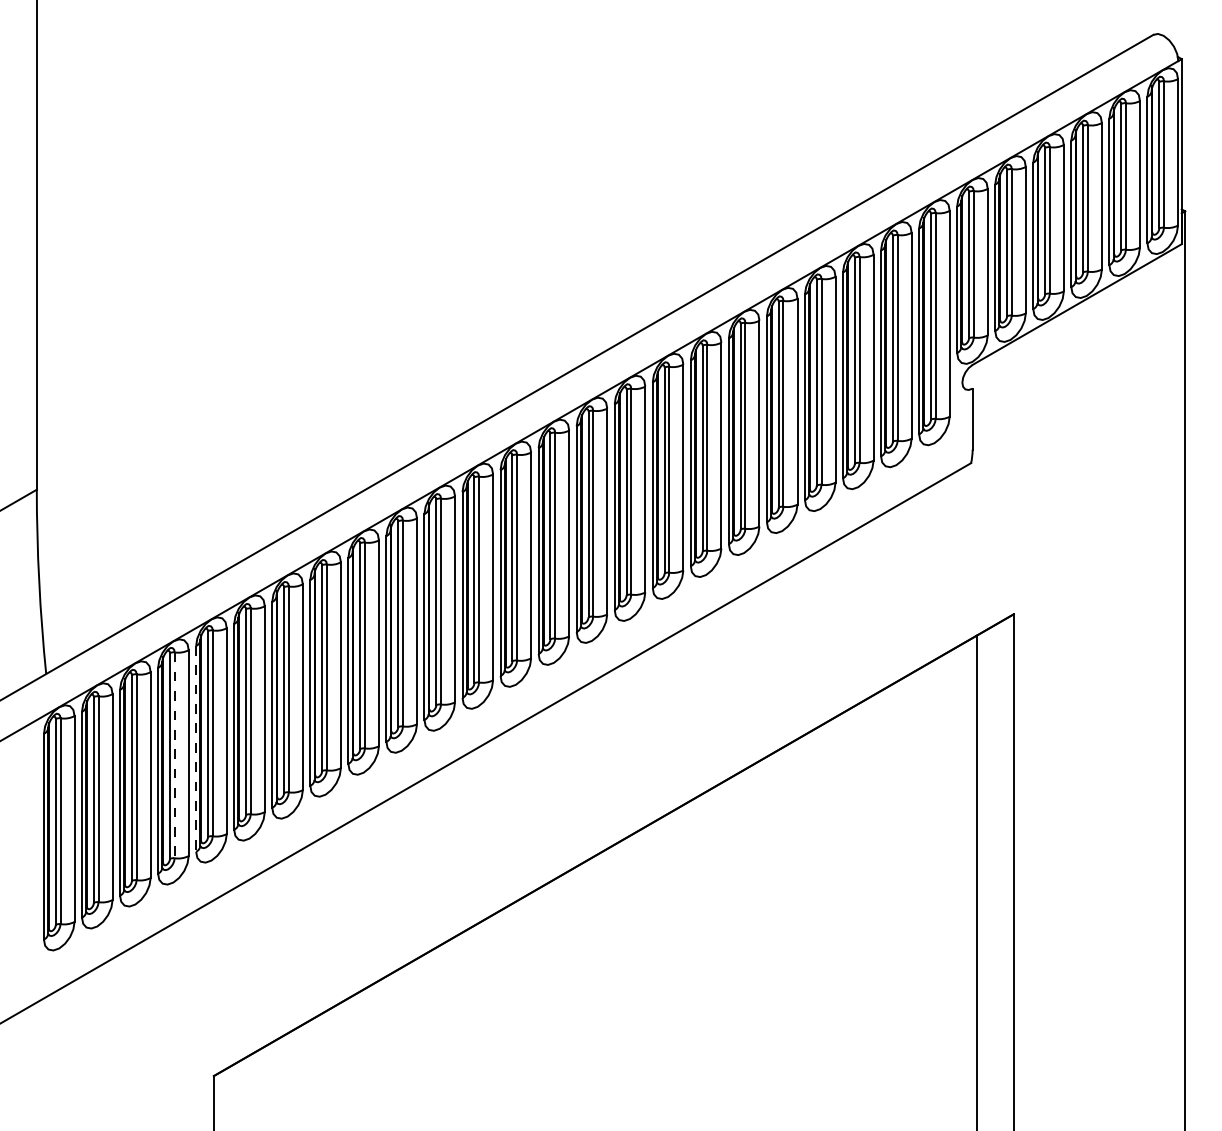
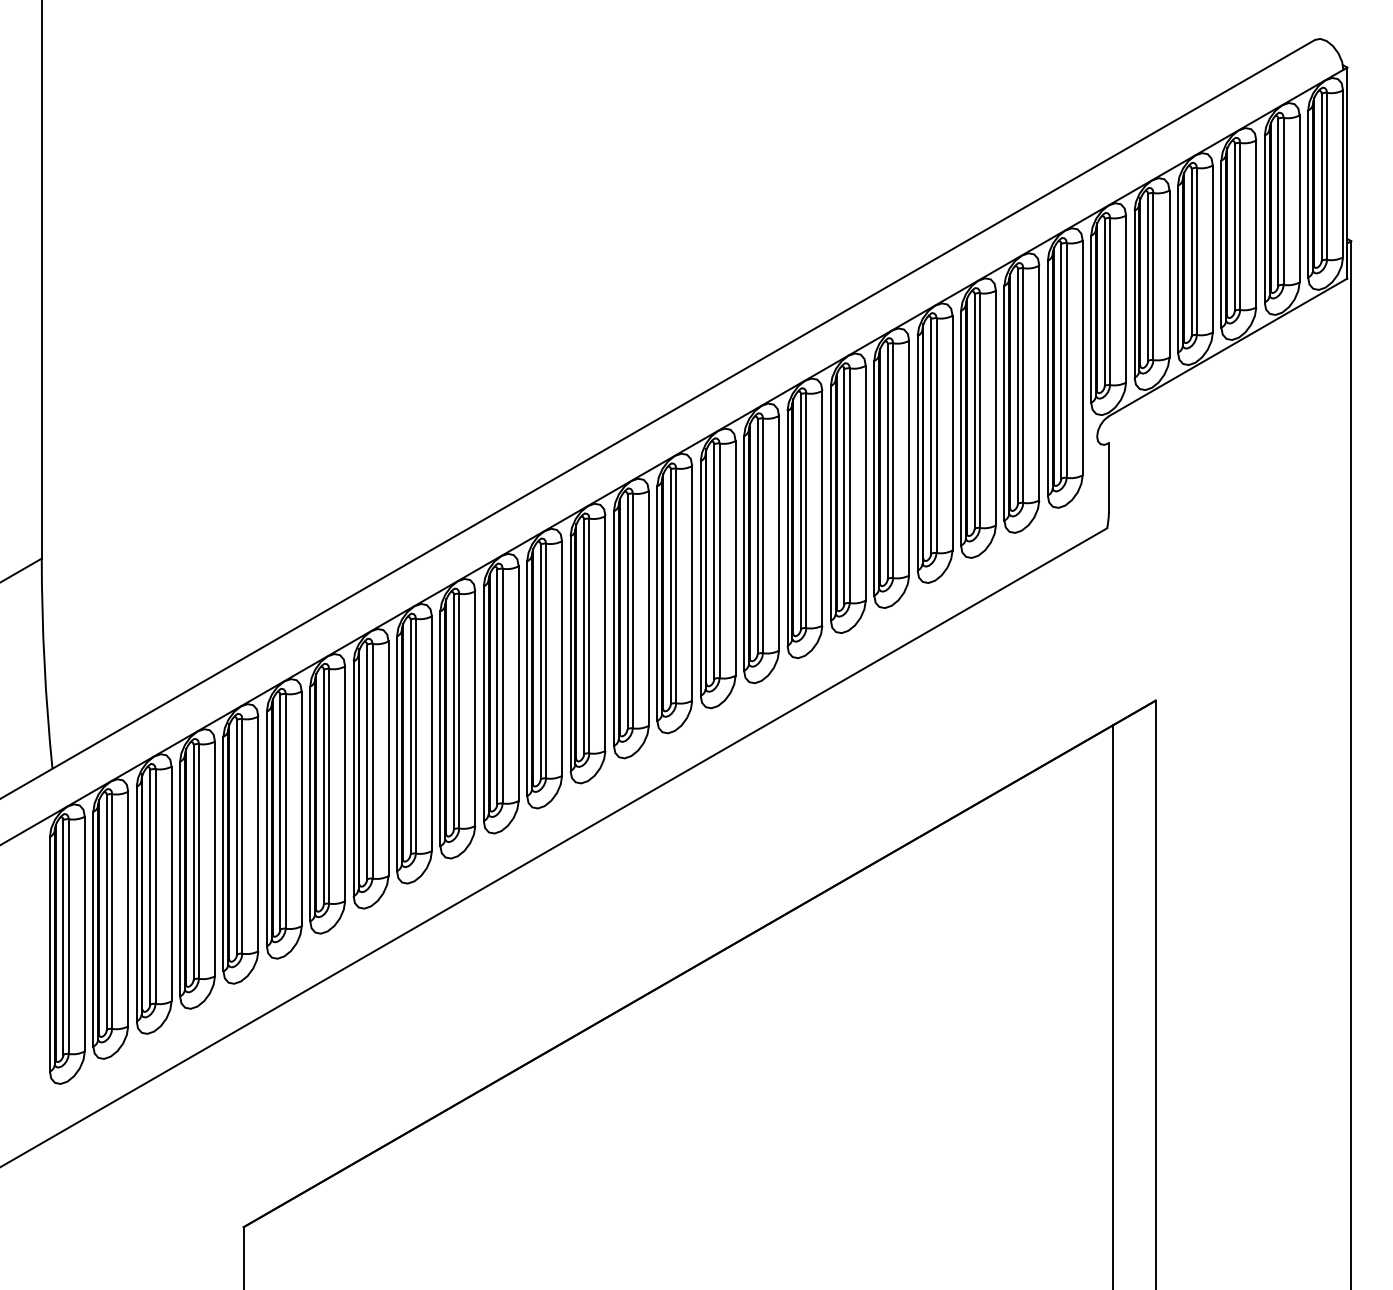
line: (196, 749) -> (223, 854), dashed -> solid
line: (174, 755) -> (198, 861), dashed -> solid

